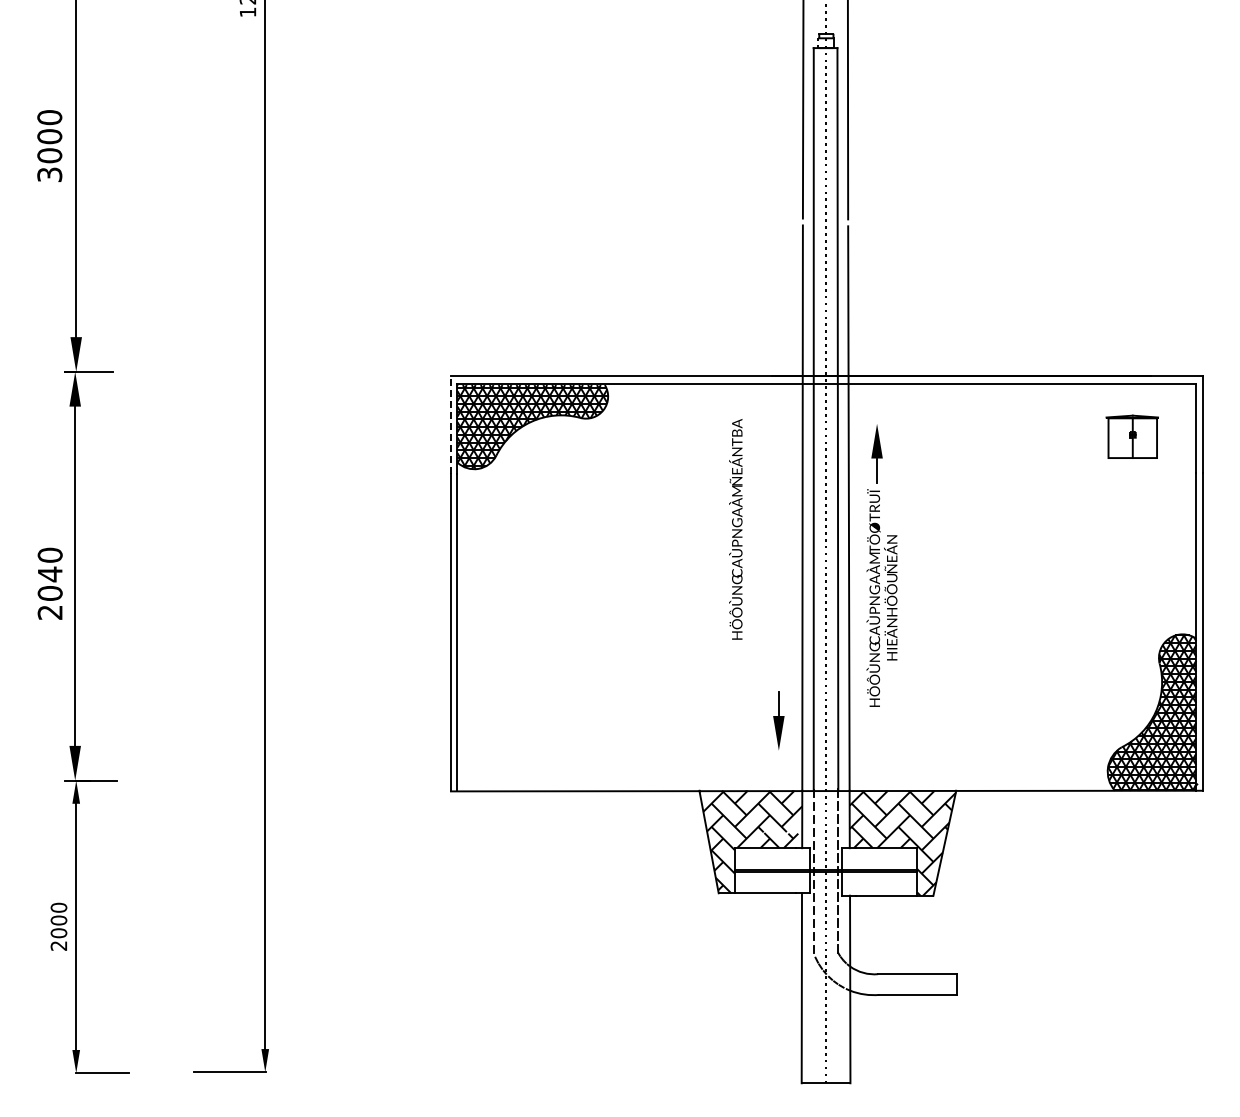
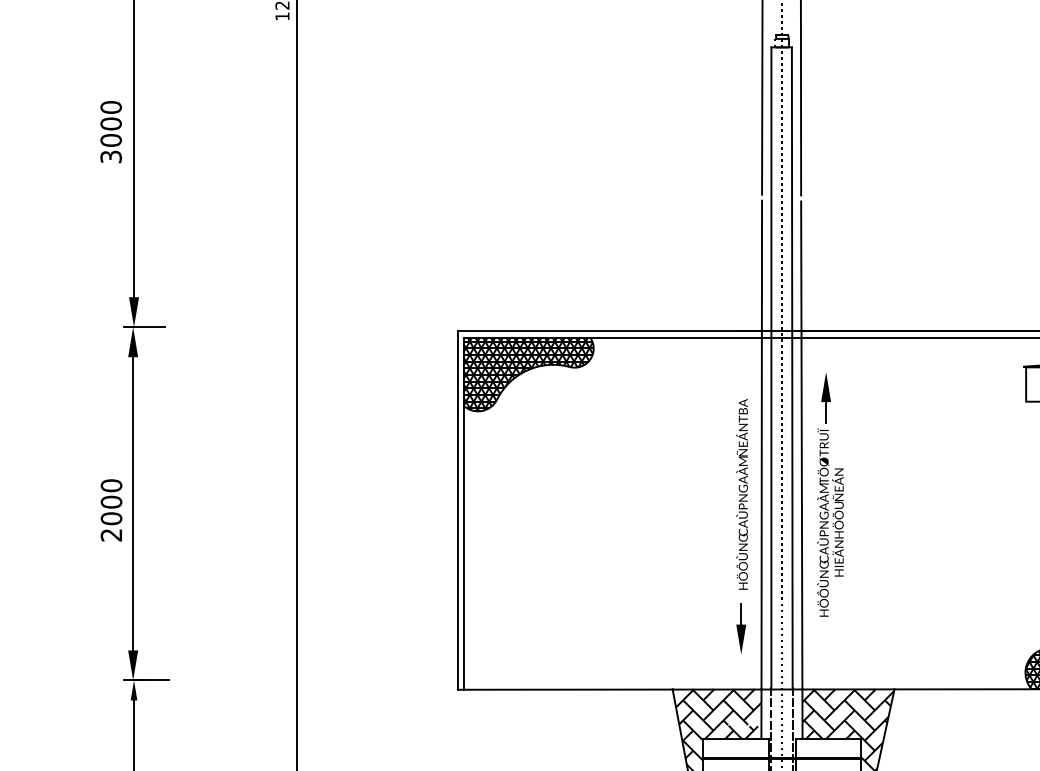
line: (450, 424) -> (457, 372), dashed -> solid
text: (735, 529) -> (741, 494), moved
text: (49, 574) -> (110, 502), 2040 -> 2000

